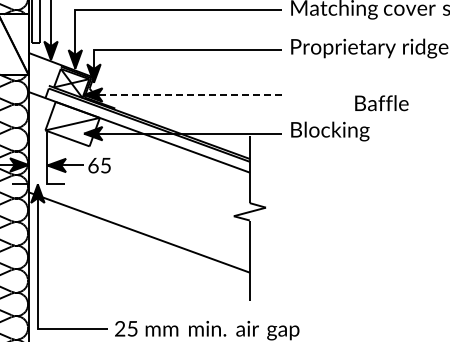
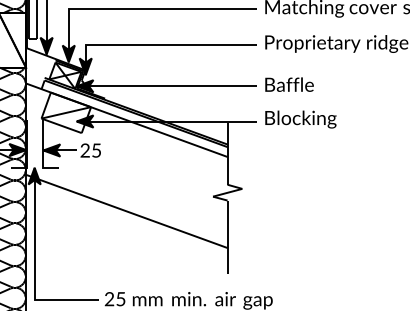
line: (189, 95) -> (172, 86), dashed -> solid
text: (381, 103) -> (289, 84), moved
text: (93, 165) -> (85, 150), 65 -> 25

